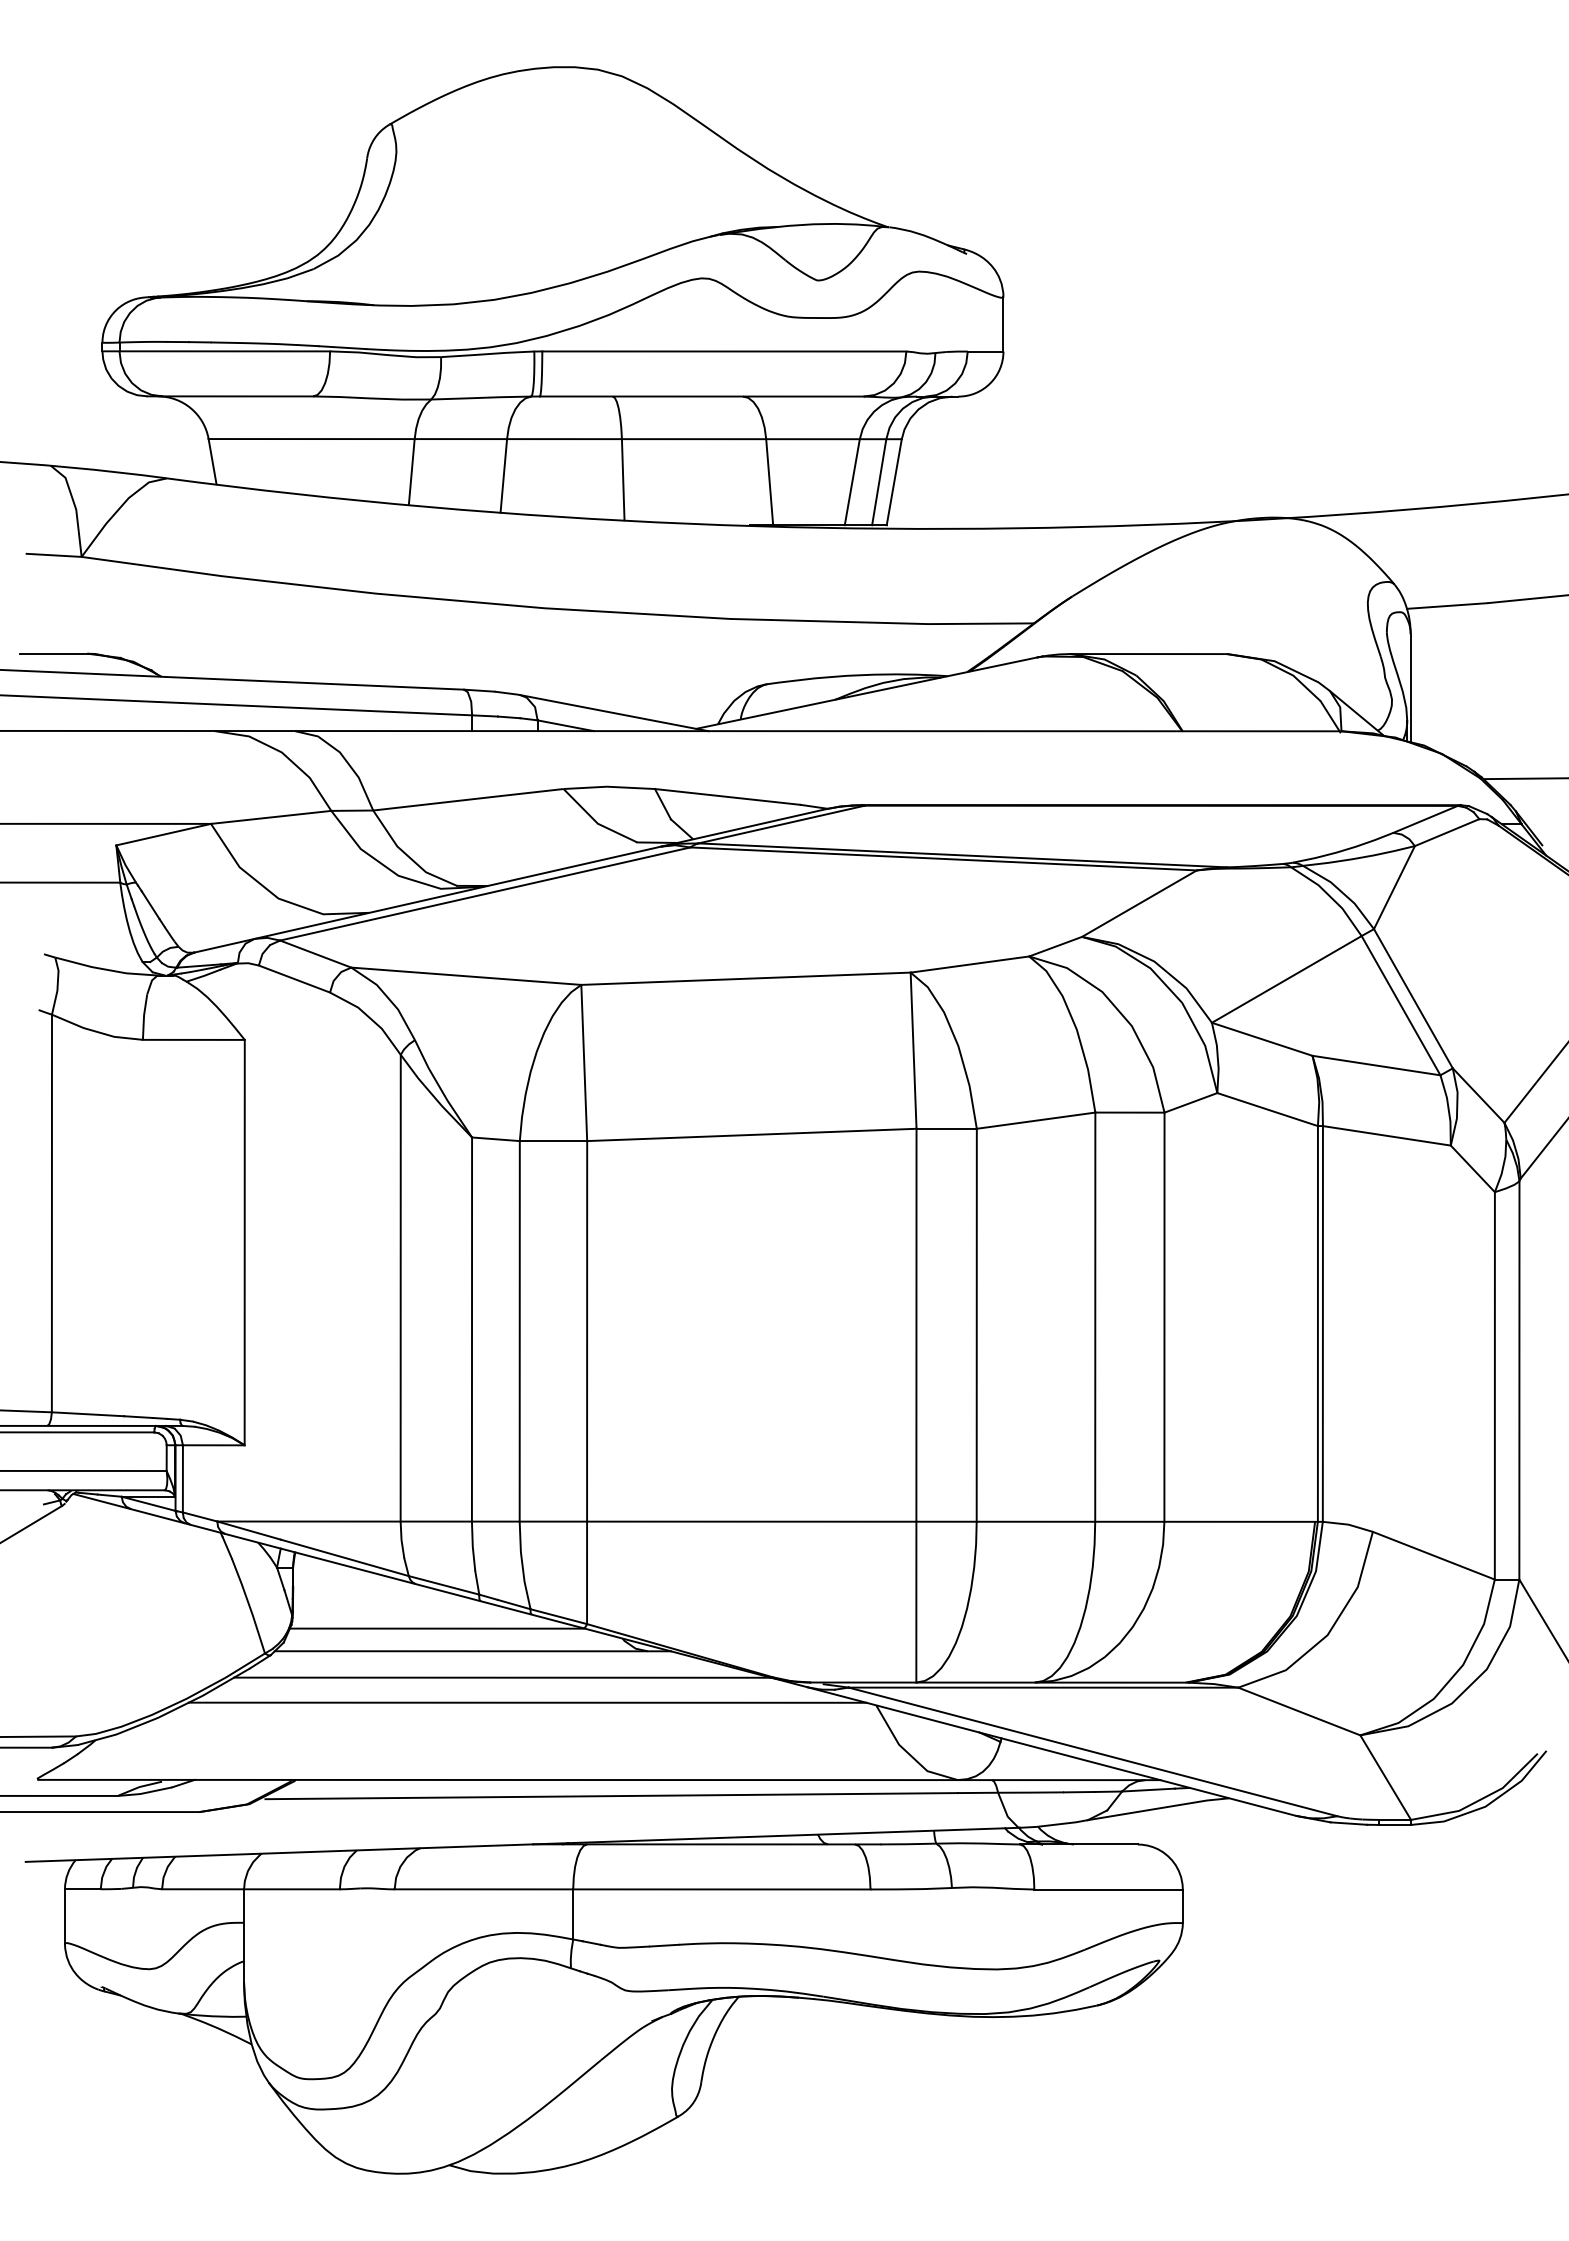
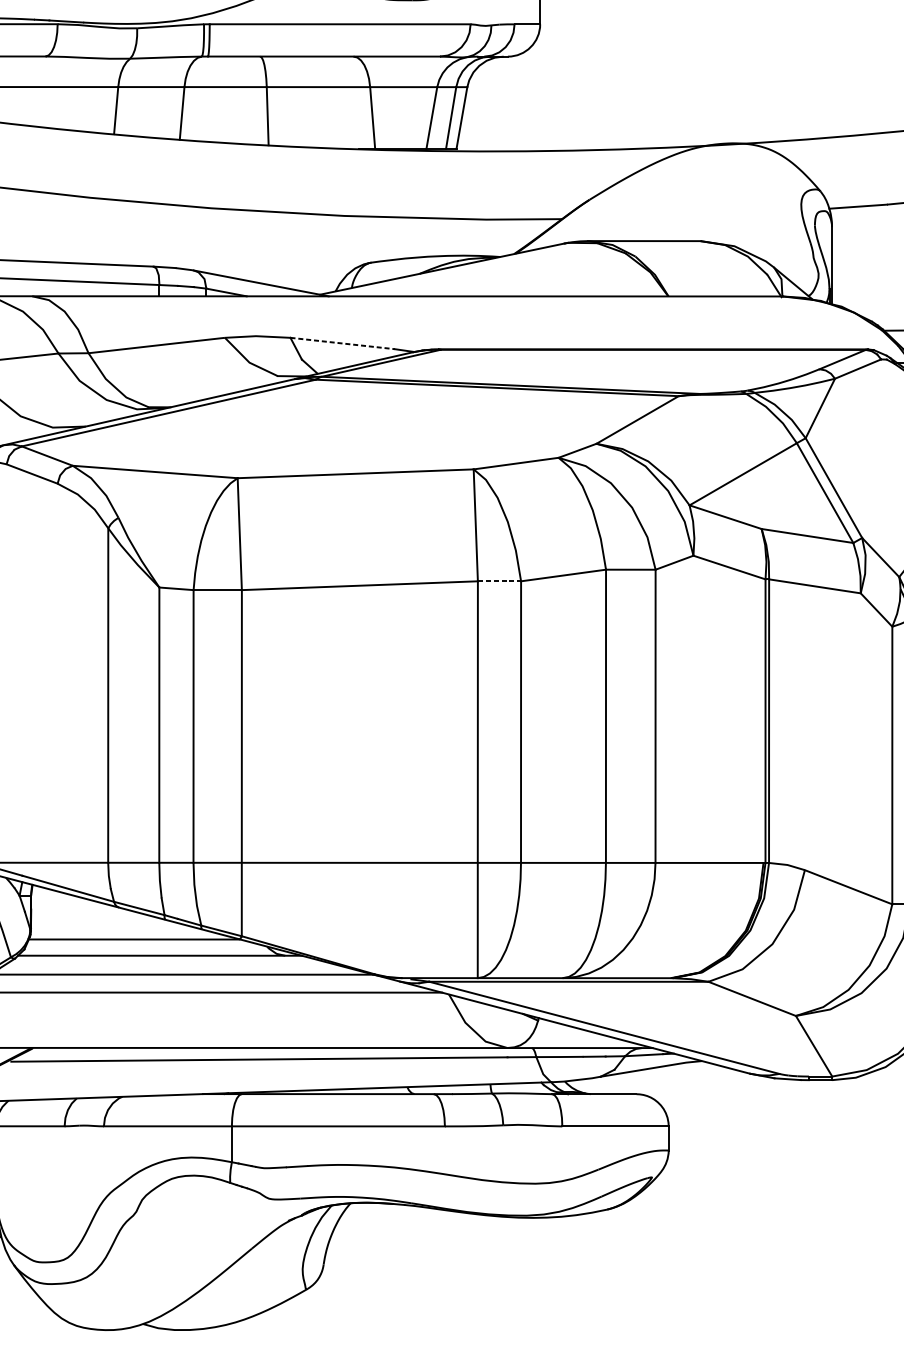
line: (728, 797) -> (343, 343), solid -> dashed
line: (947, 1128) -> (500, 581), solid -> dashed

